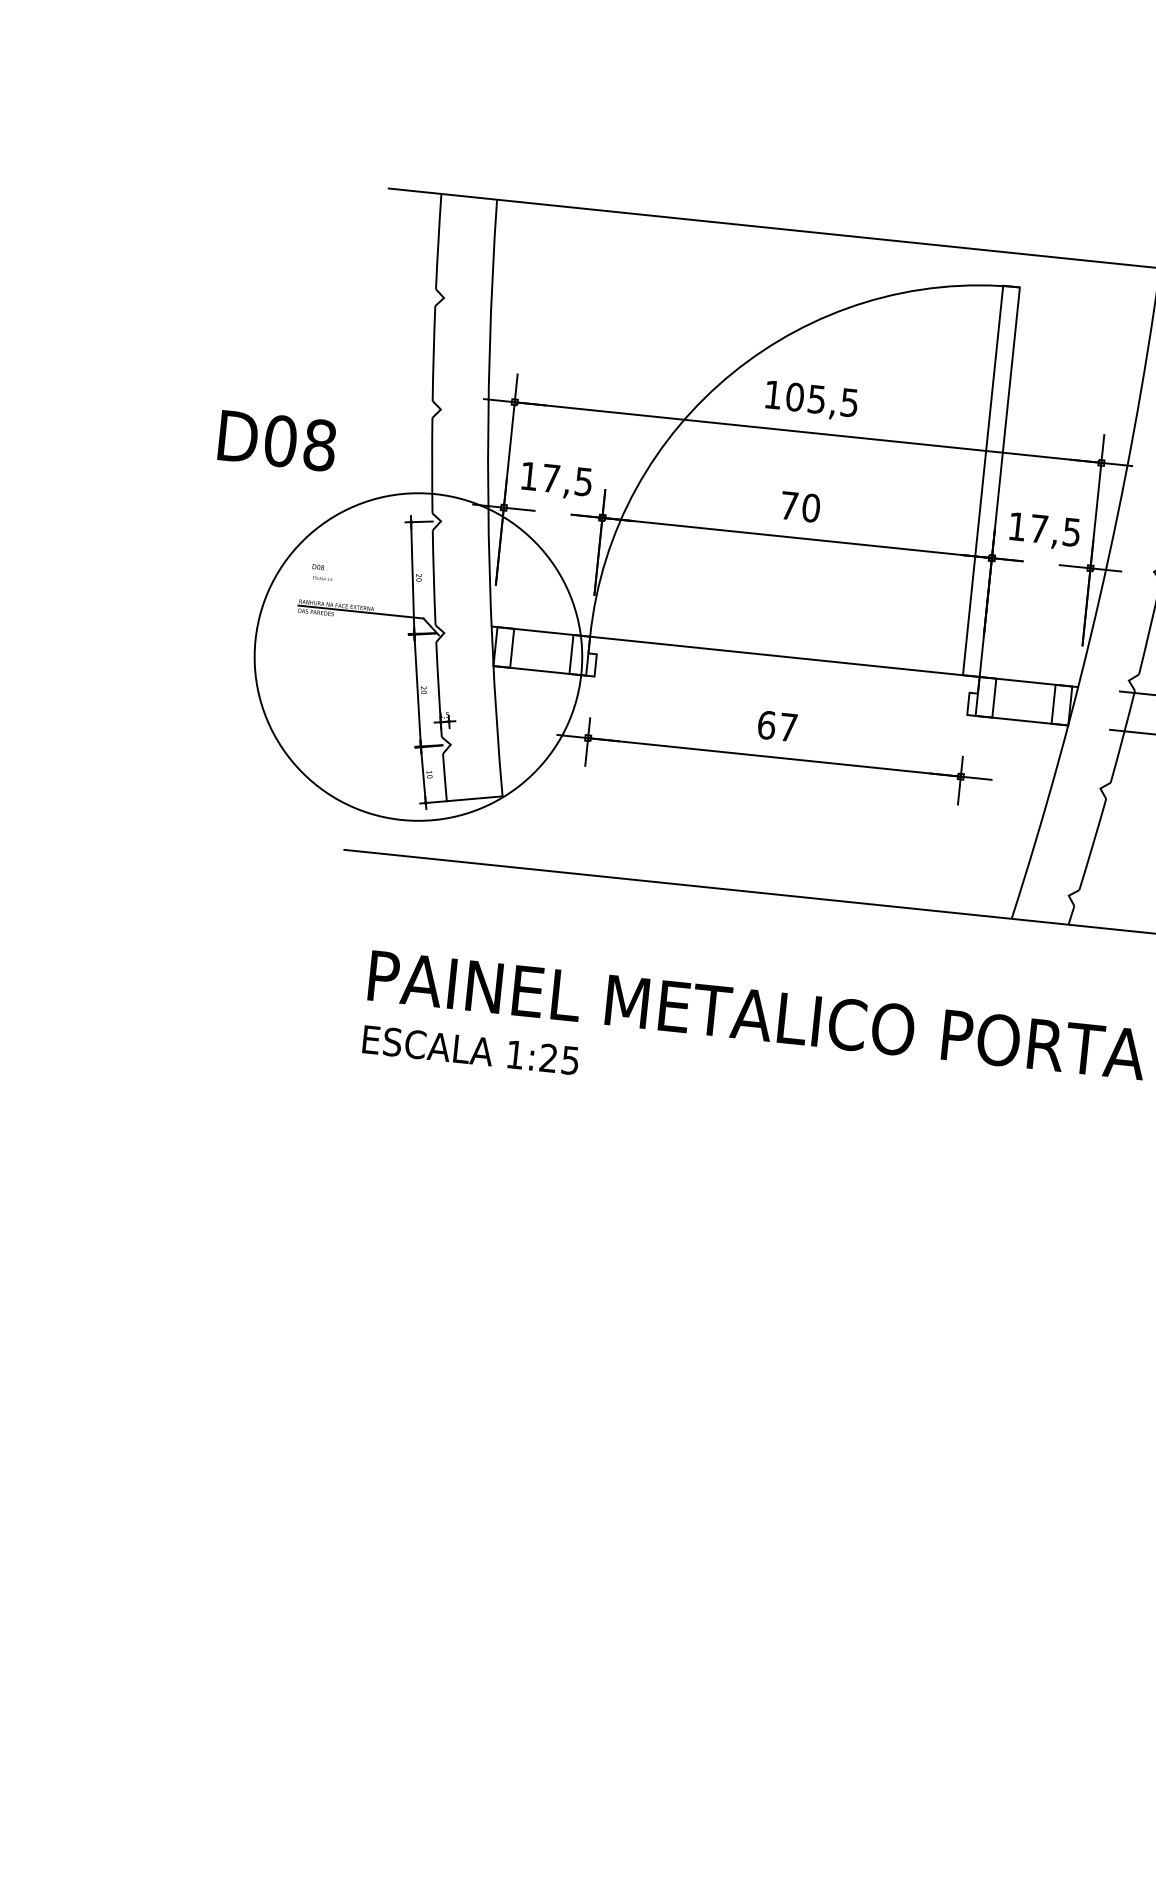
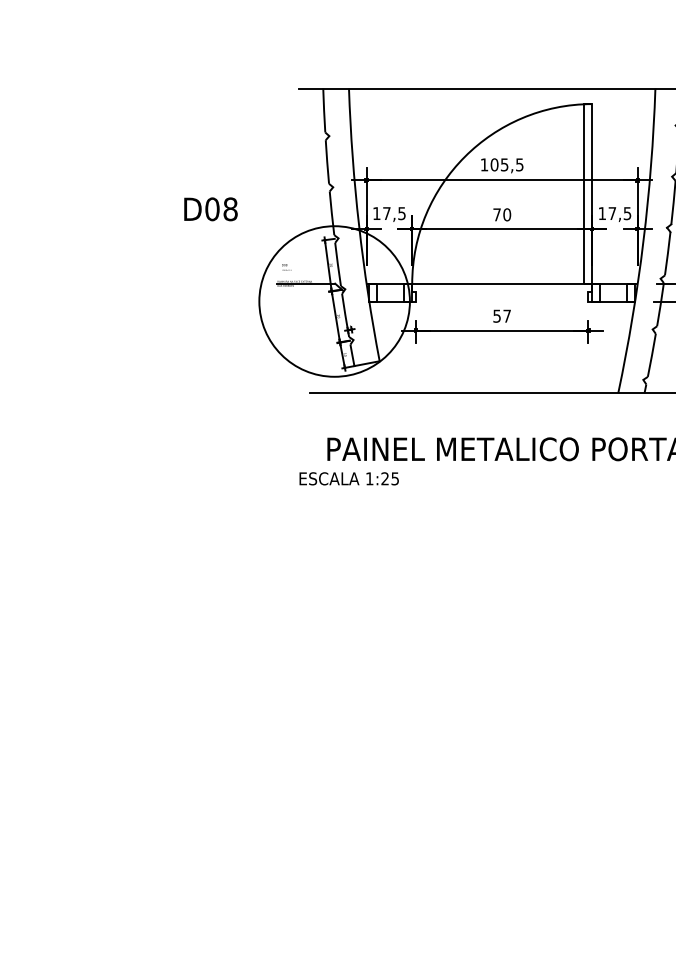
text: (276, 441) -> (210, 209), moved
text: (767, 723) -> (497, 315), 67 -> 57
text: (469, 1049) -> (348, 478), moved

